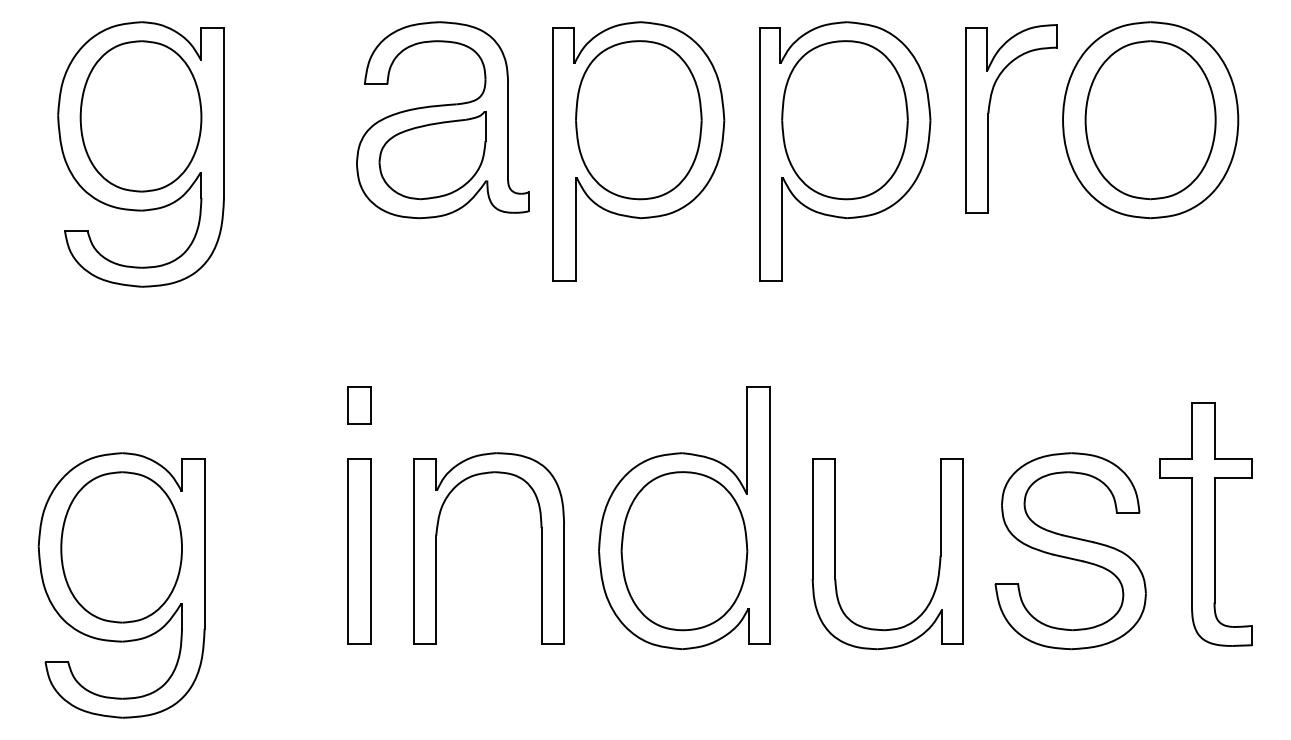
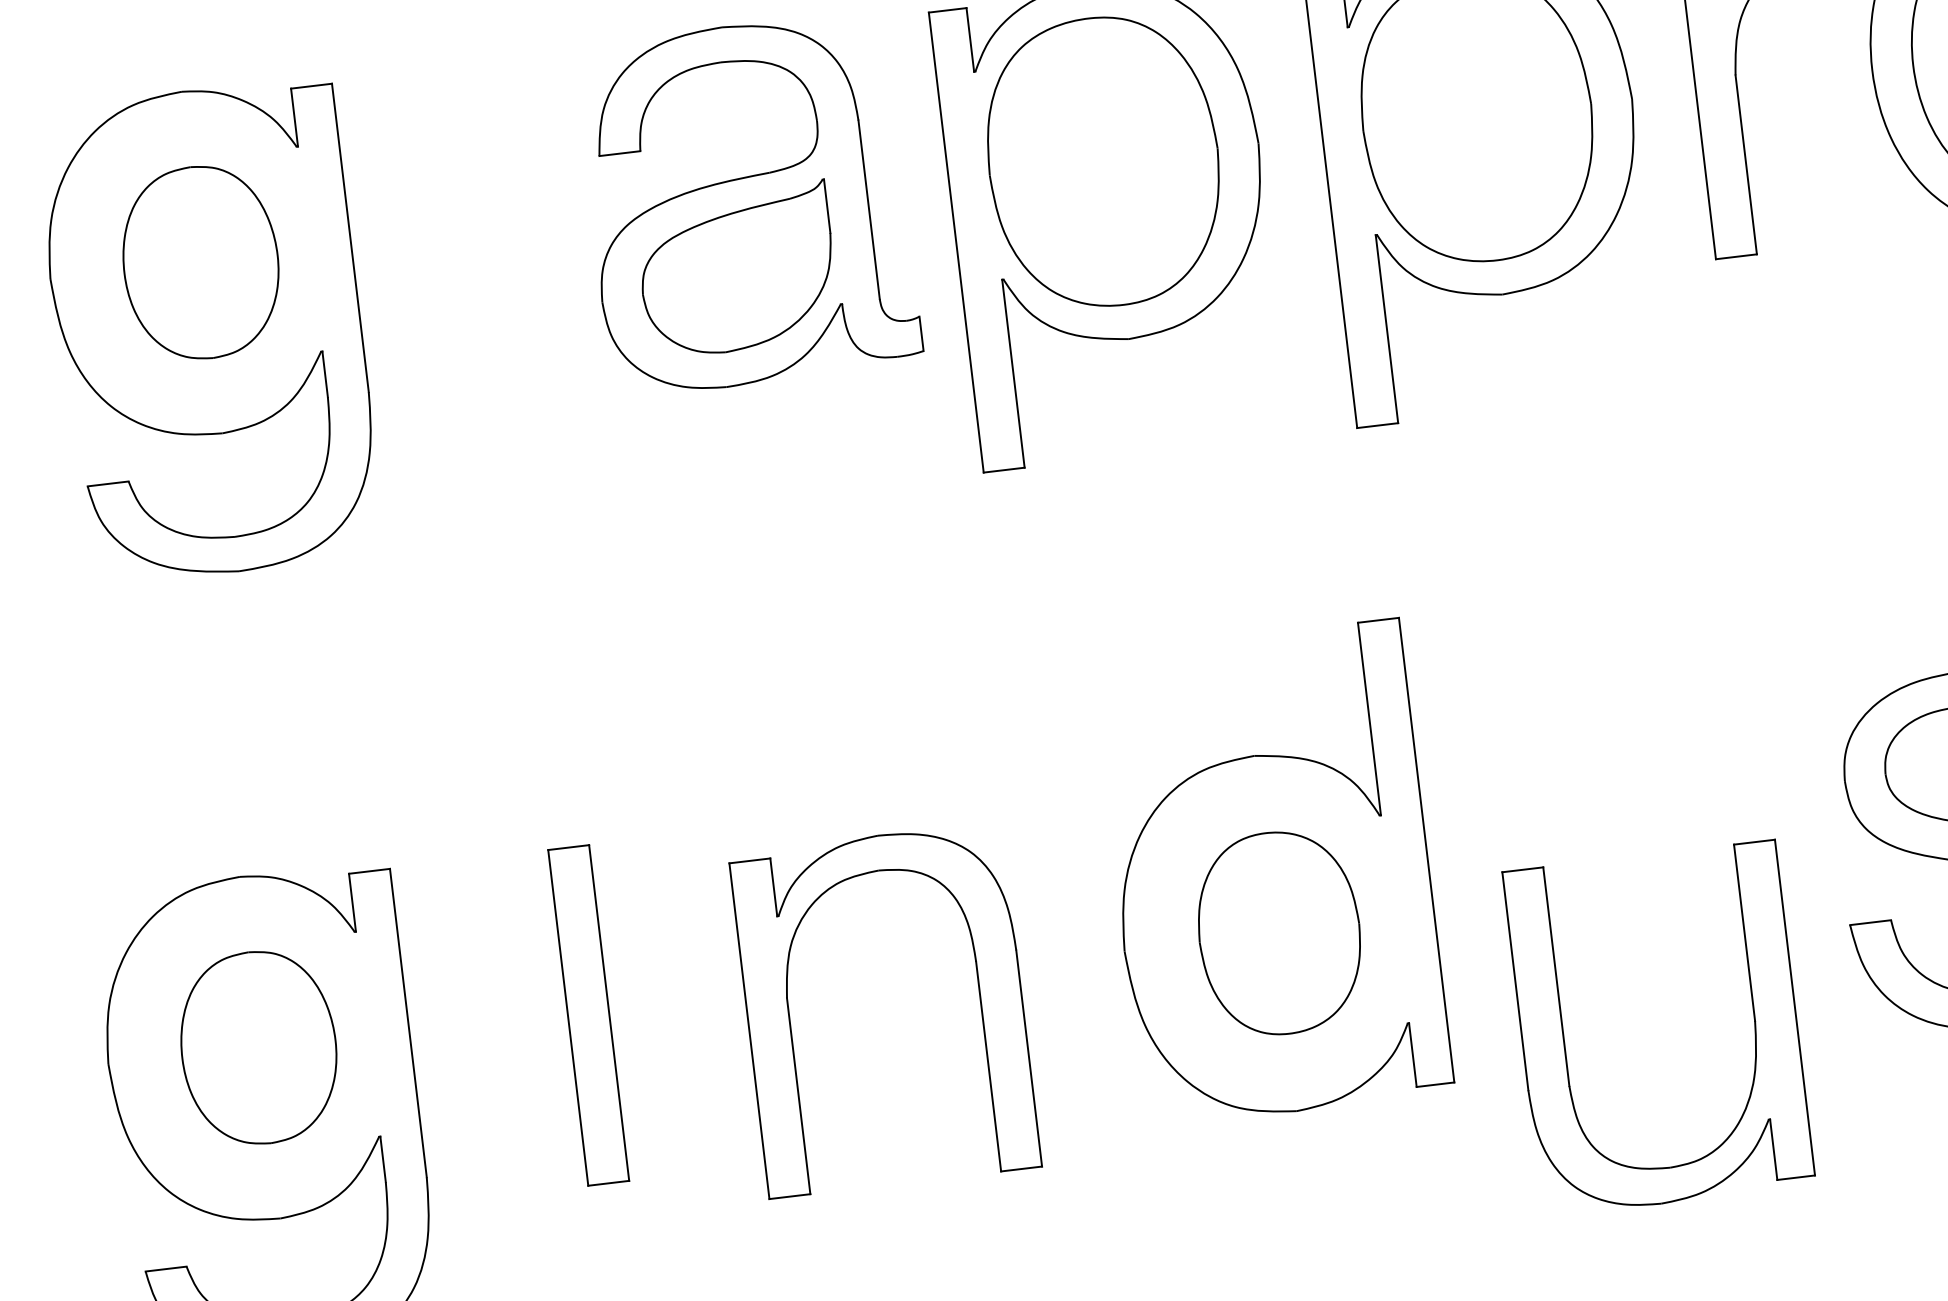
part: (140, 116) -> (199, 262), size x0.7
part: (359, 405) -> (659, 739), removed
part: (121, 547) -> (258, 1048), size x0.7
part: (436, 548) -> (790, 1021), moved
part: (359, 551) -> (589, 1015), moved
part: (684, 551) -> (1279, 933), size x0.7
part: (835, 554) -> (1564, 1041), moved

